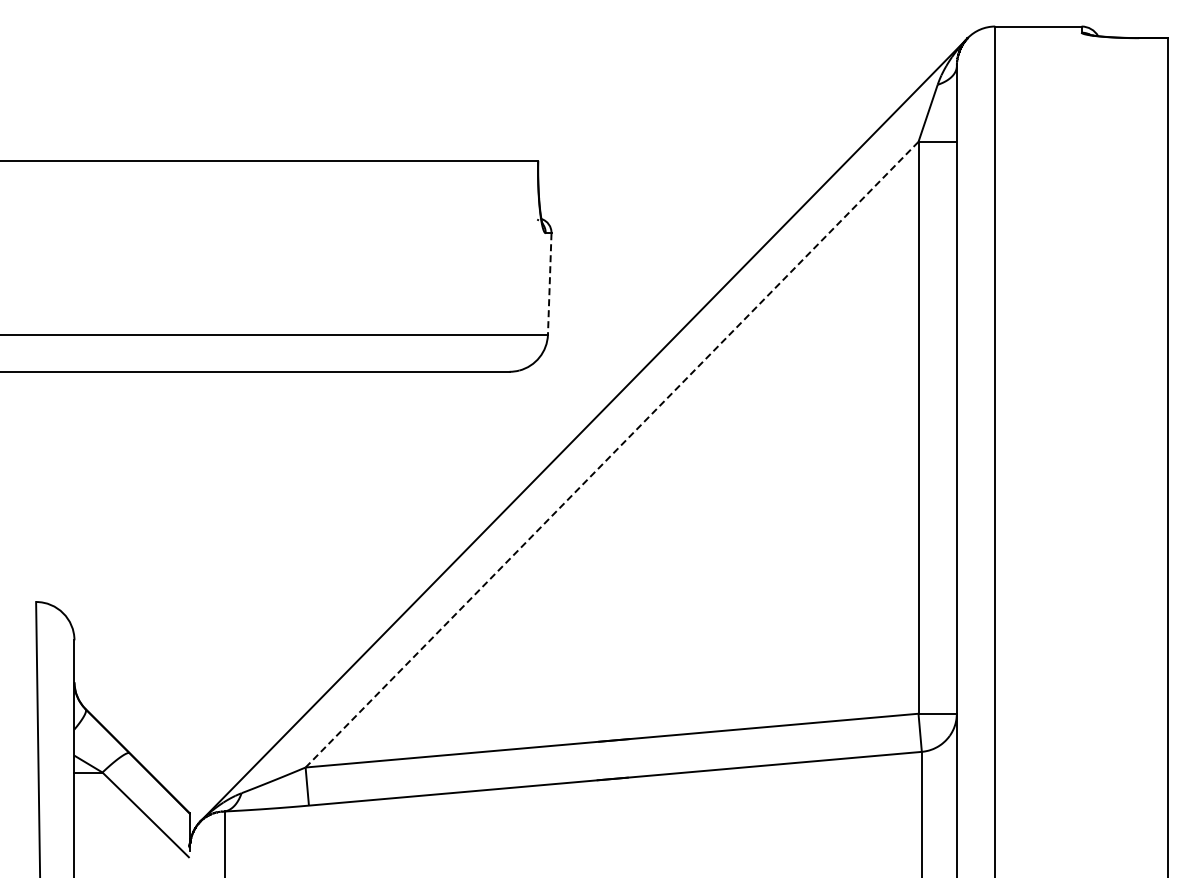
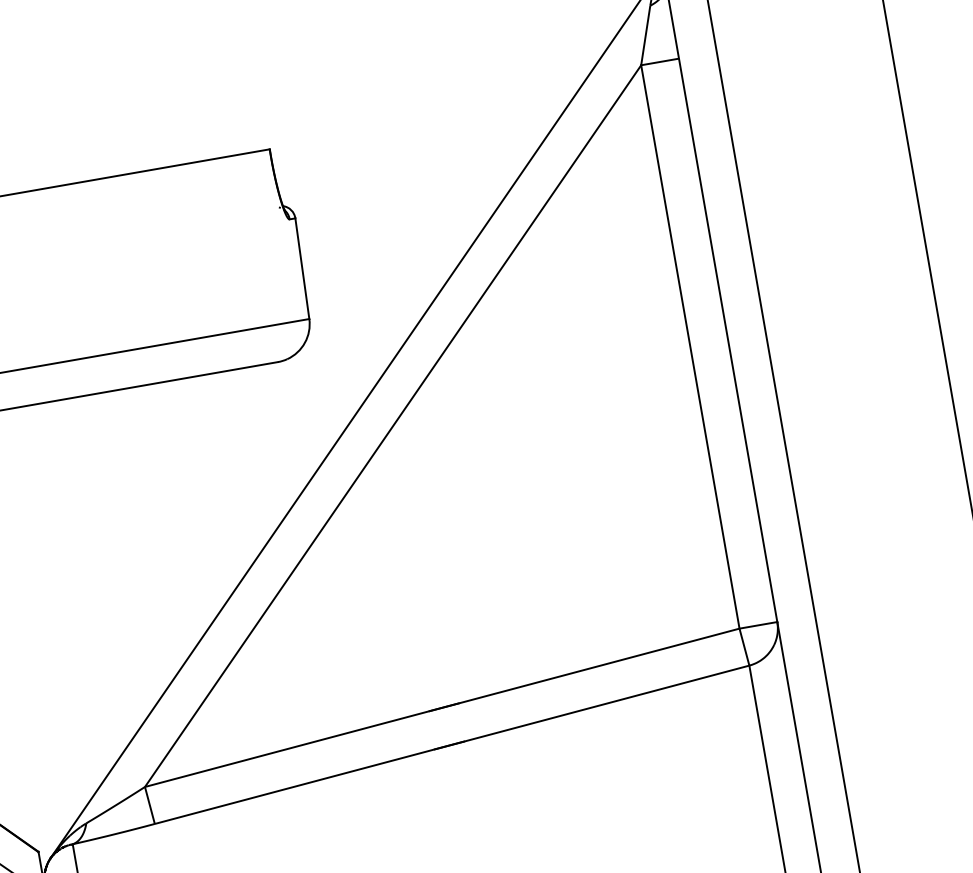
line: (549, 284) -> (302, 269), dashed -> solid
line: (612, 454) -> (393, 425), dashed -> solid

